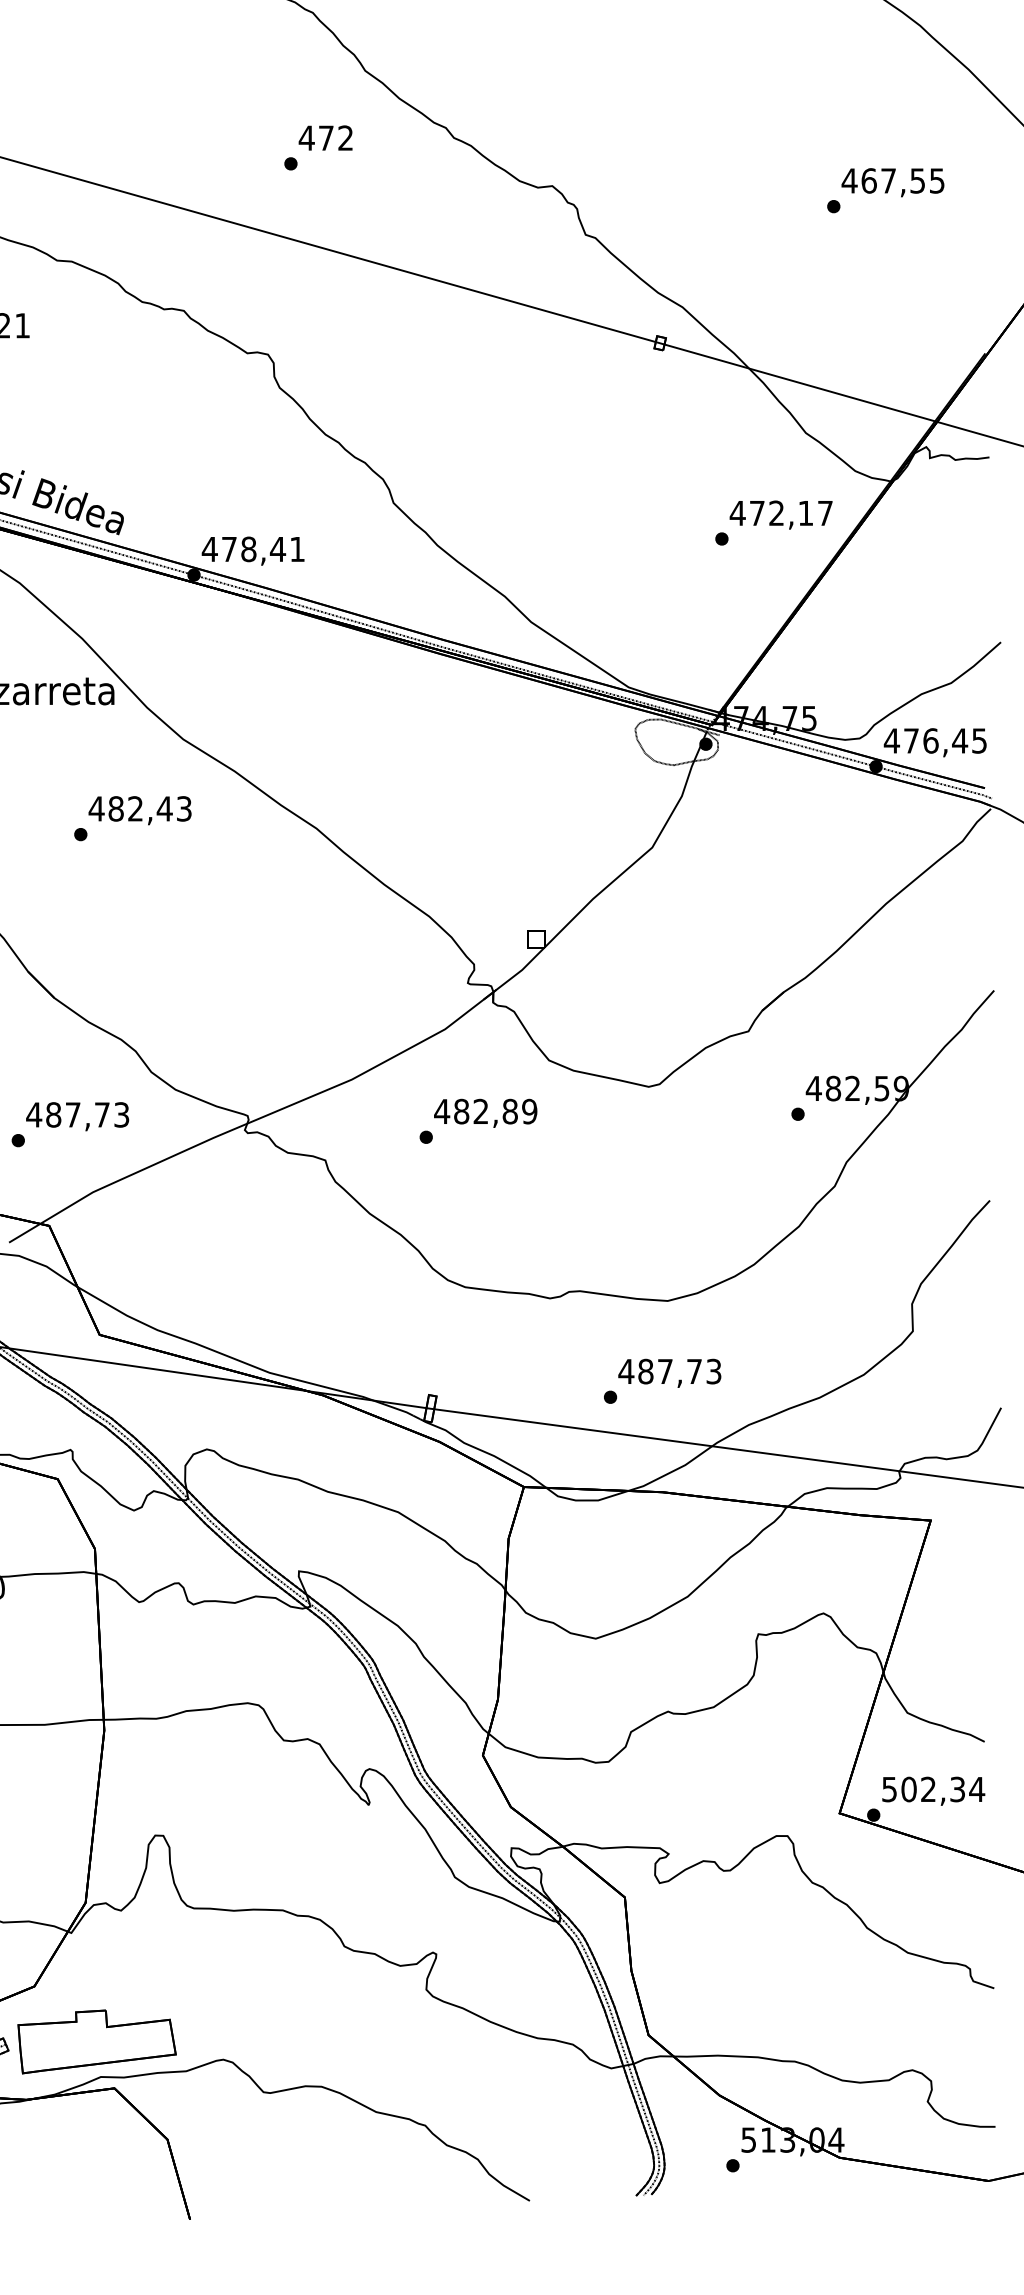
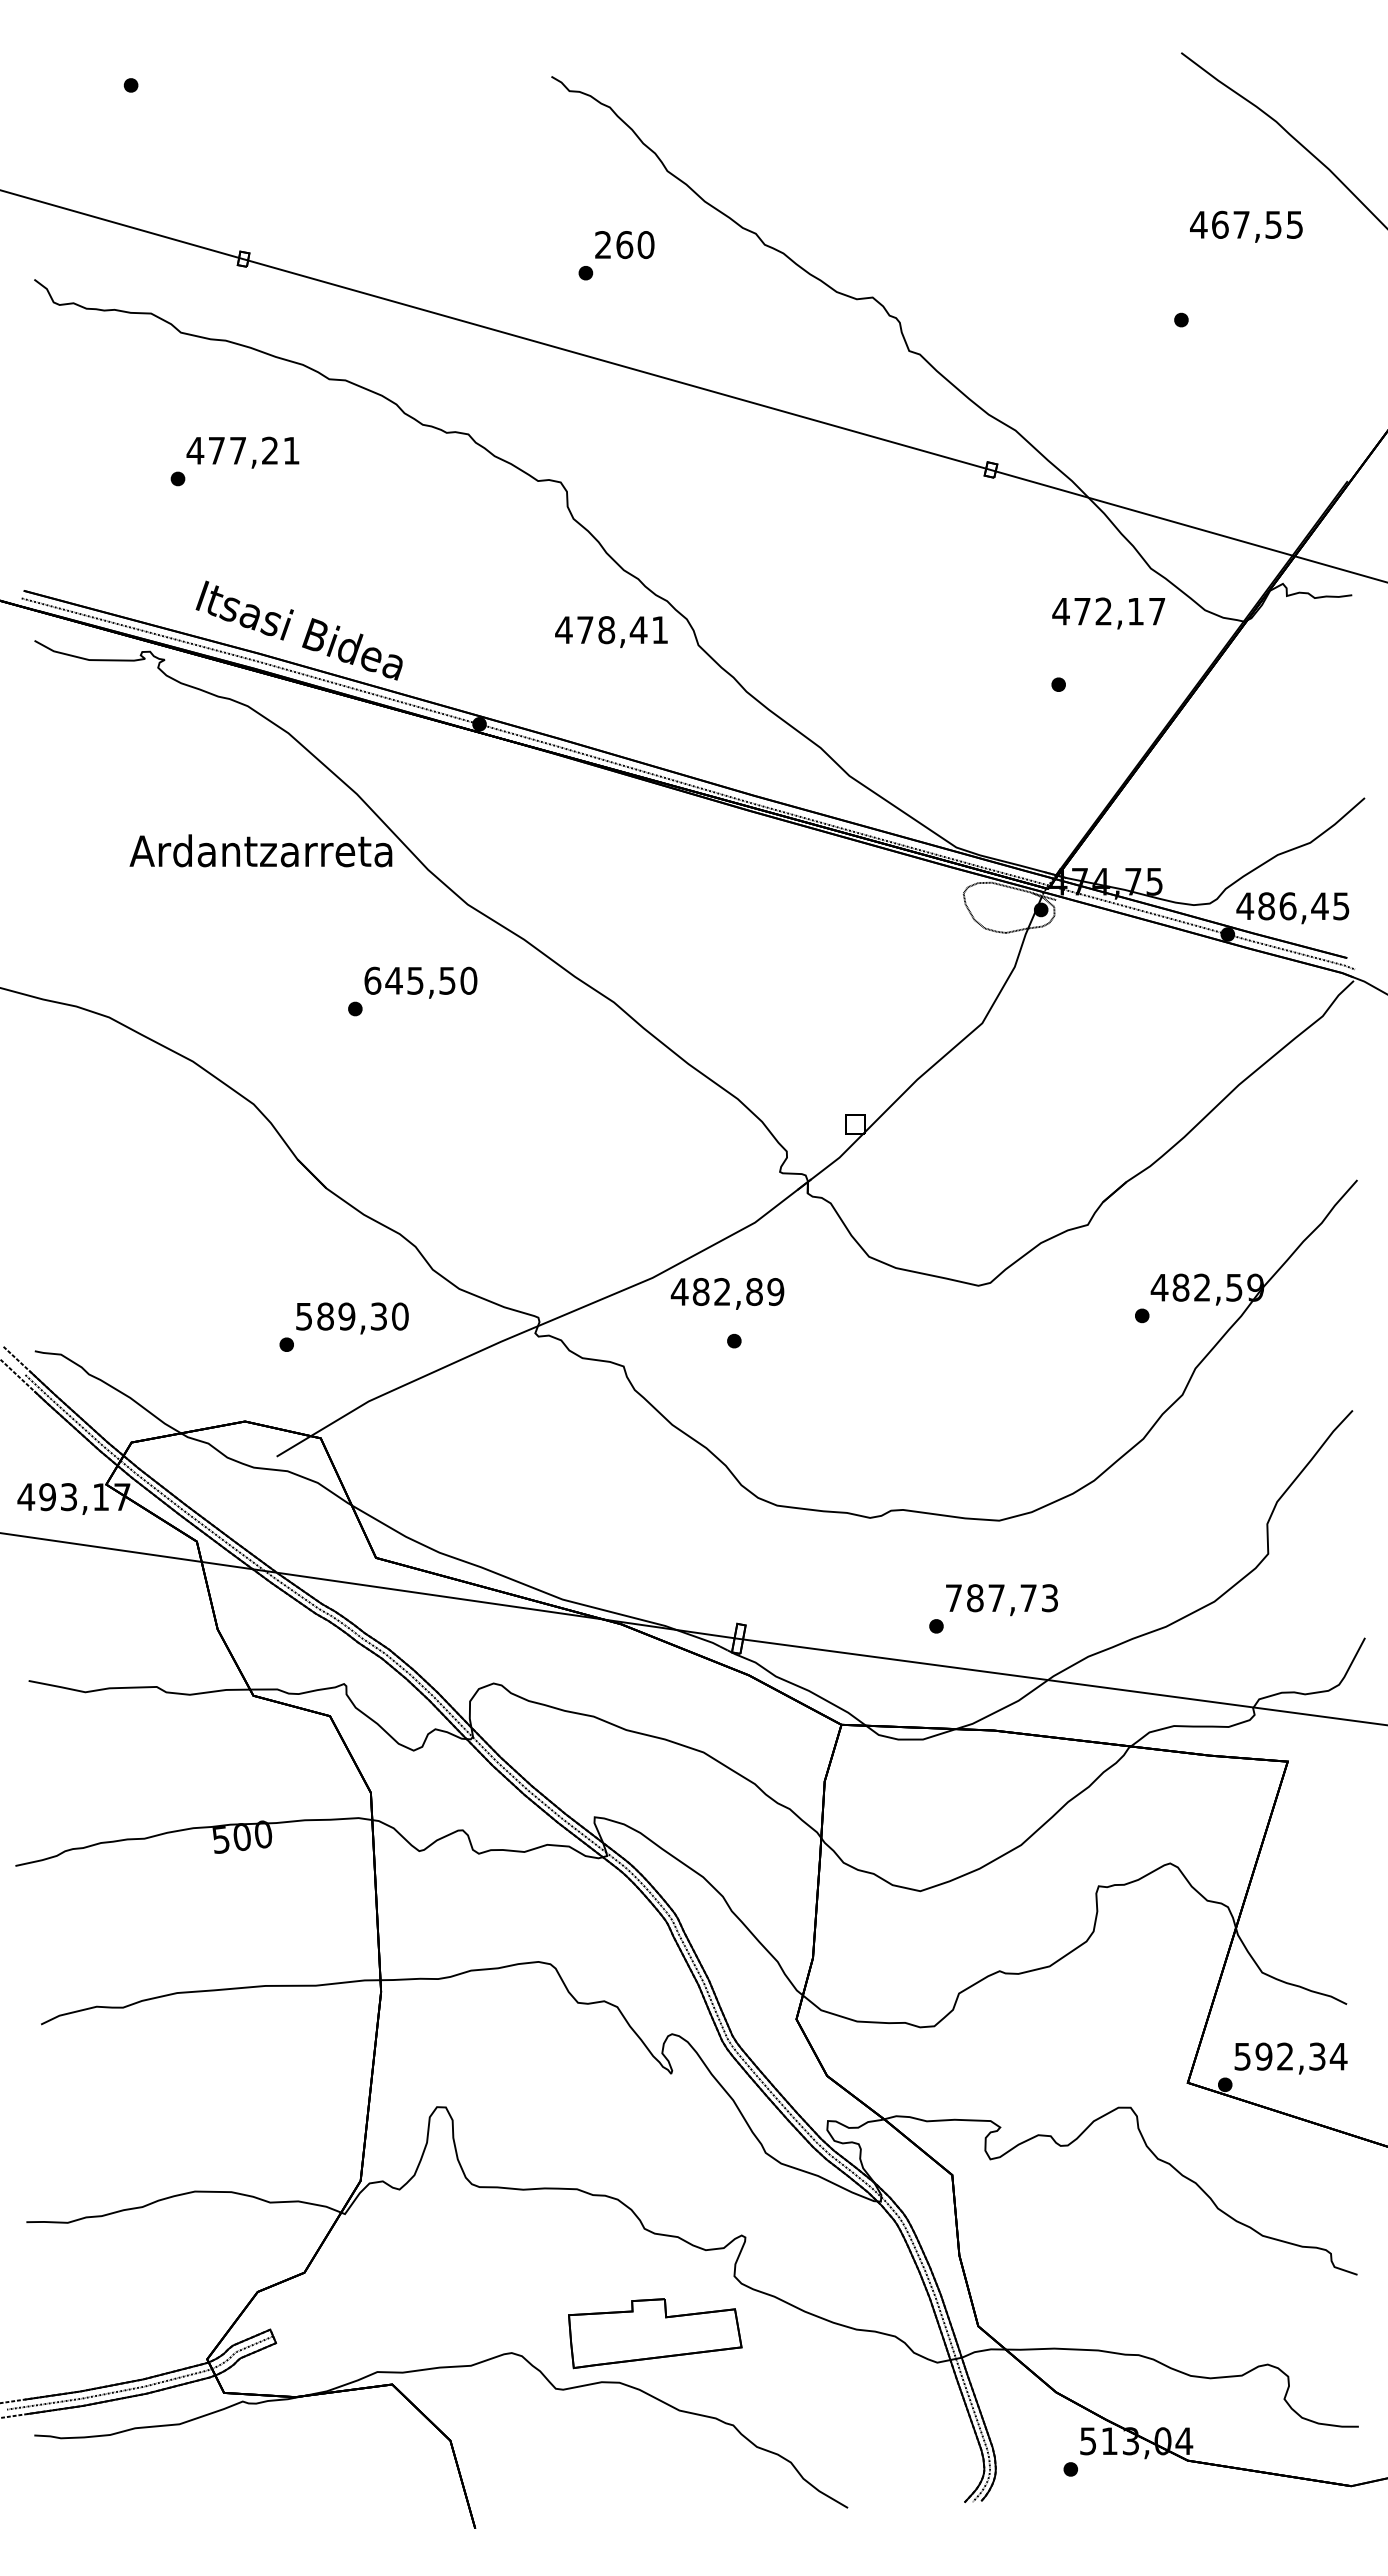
text: (326, 138) -> (624, 245), 472 -> 260
text: (893, 182) -> (1246, 226), moved
text: (780, 515) -> (1108, 613), moved
text: (253, 550) -> (611, 631), moved
text: (911, 741) -> (1266, 906), 476,45 -> 486,45
text: (140, 808) -> (420, 980), 482,43 -> 645,50
text: (485, 1113) -> (727, 1293), moved
text: (77, 1114) -> (351, 1316), 487,73 -> 589,30
text: (626, 1370) -> (953, 1597), 487,73 -> 787,73
text: (908, 1789) -> (1263, 2056), 502,34 -> 592,34
part: (97, 2041) -> (655, 2333), moved

